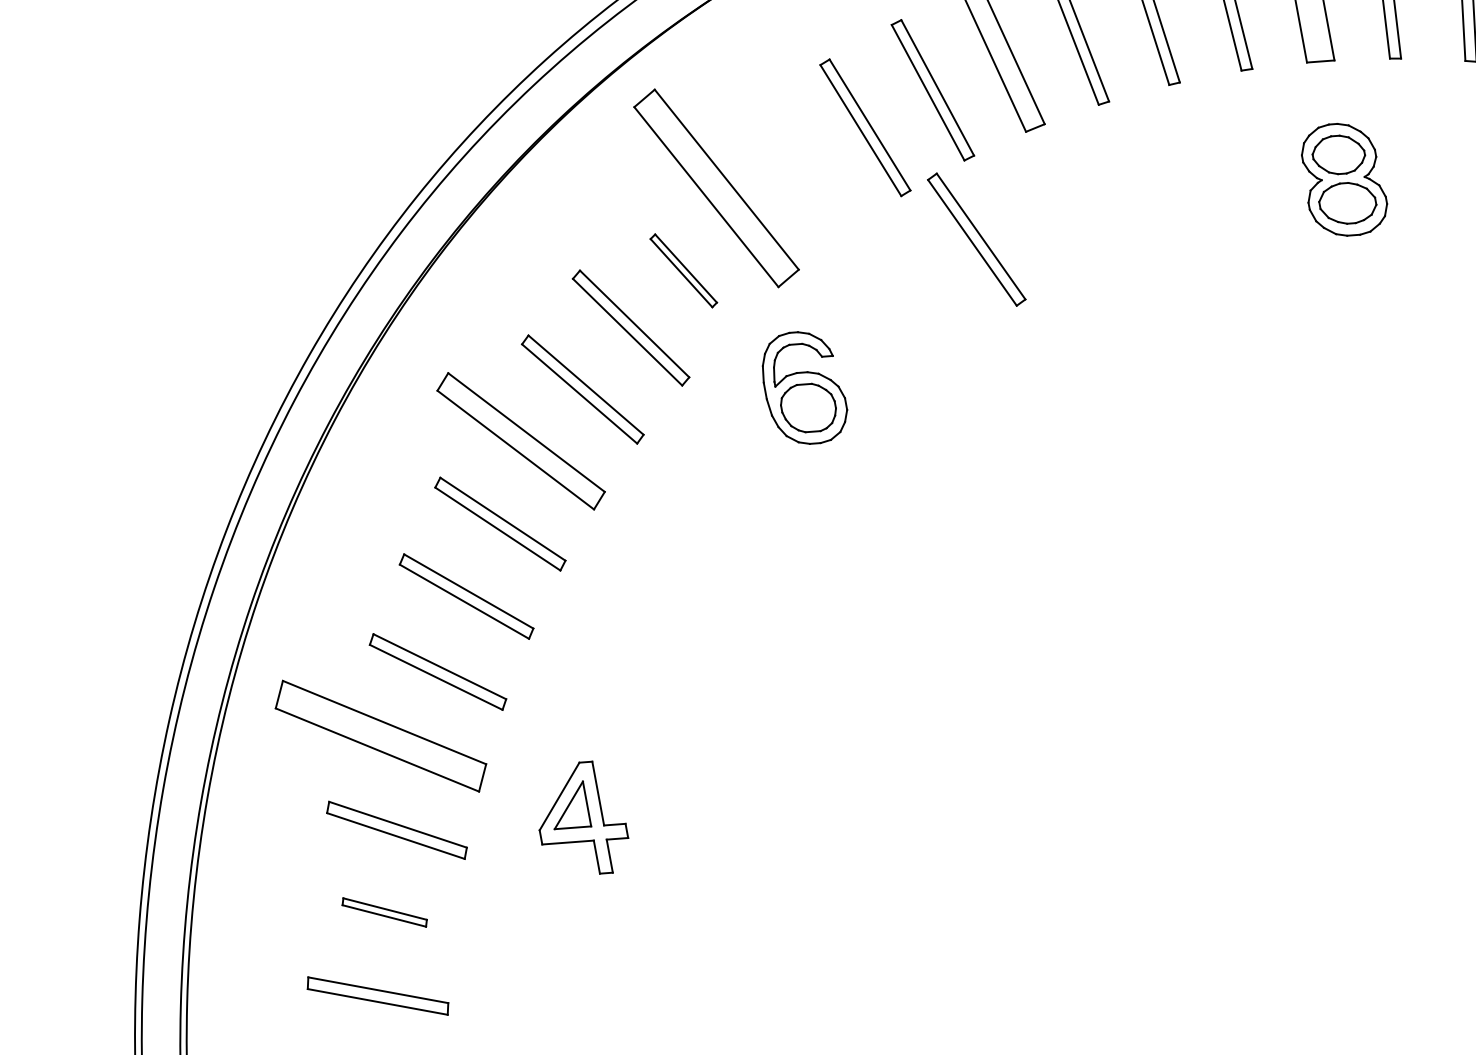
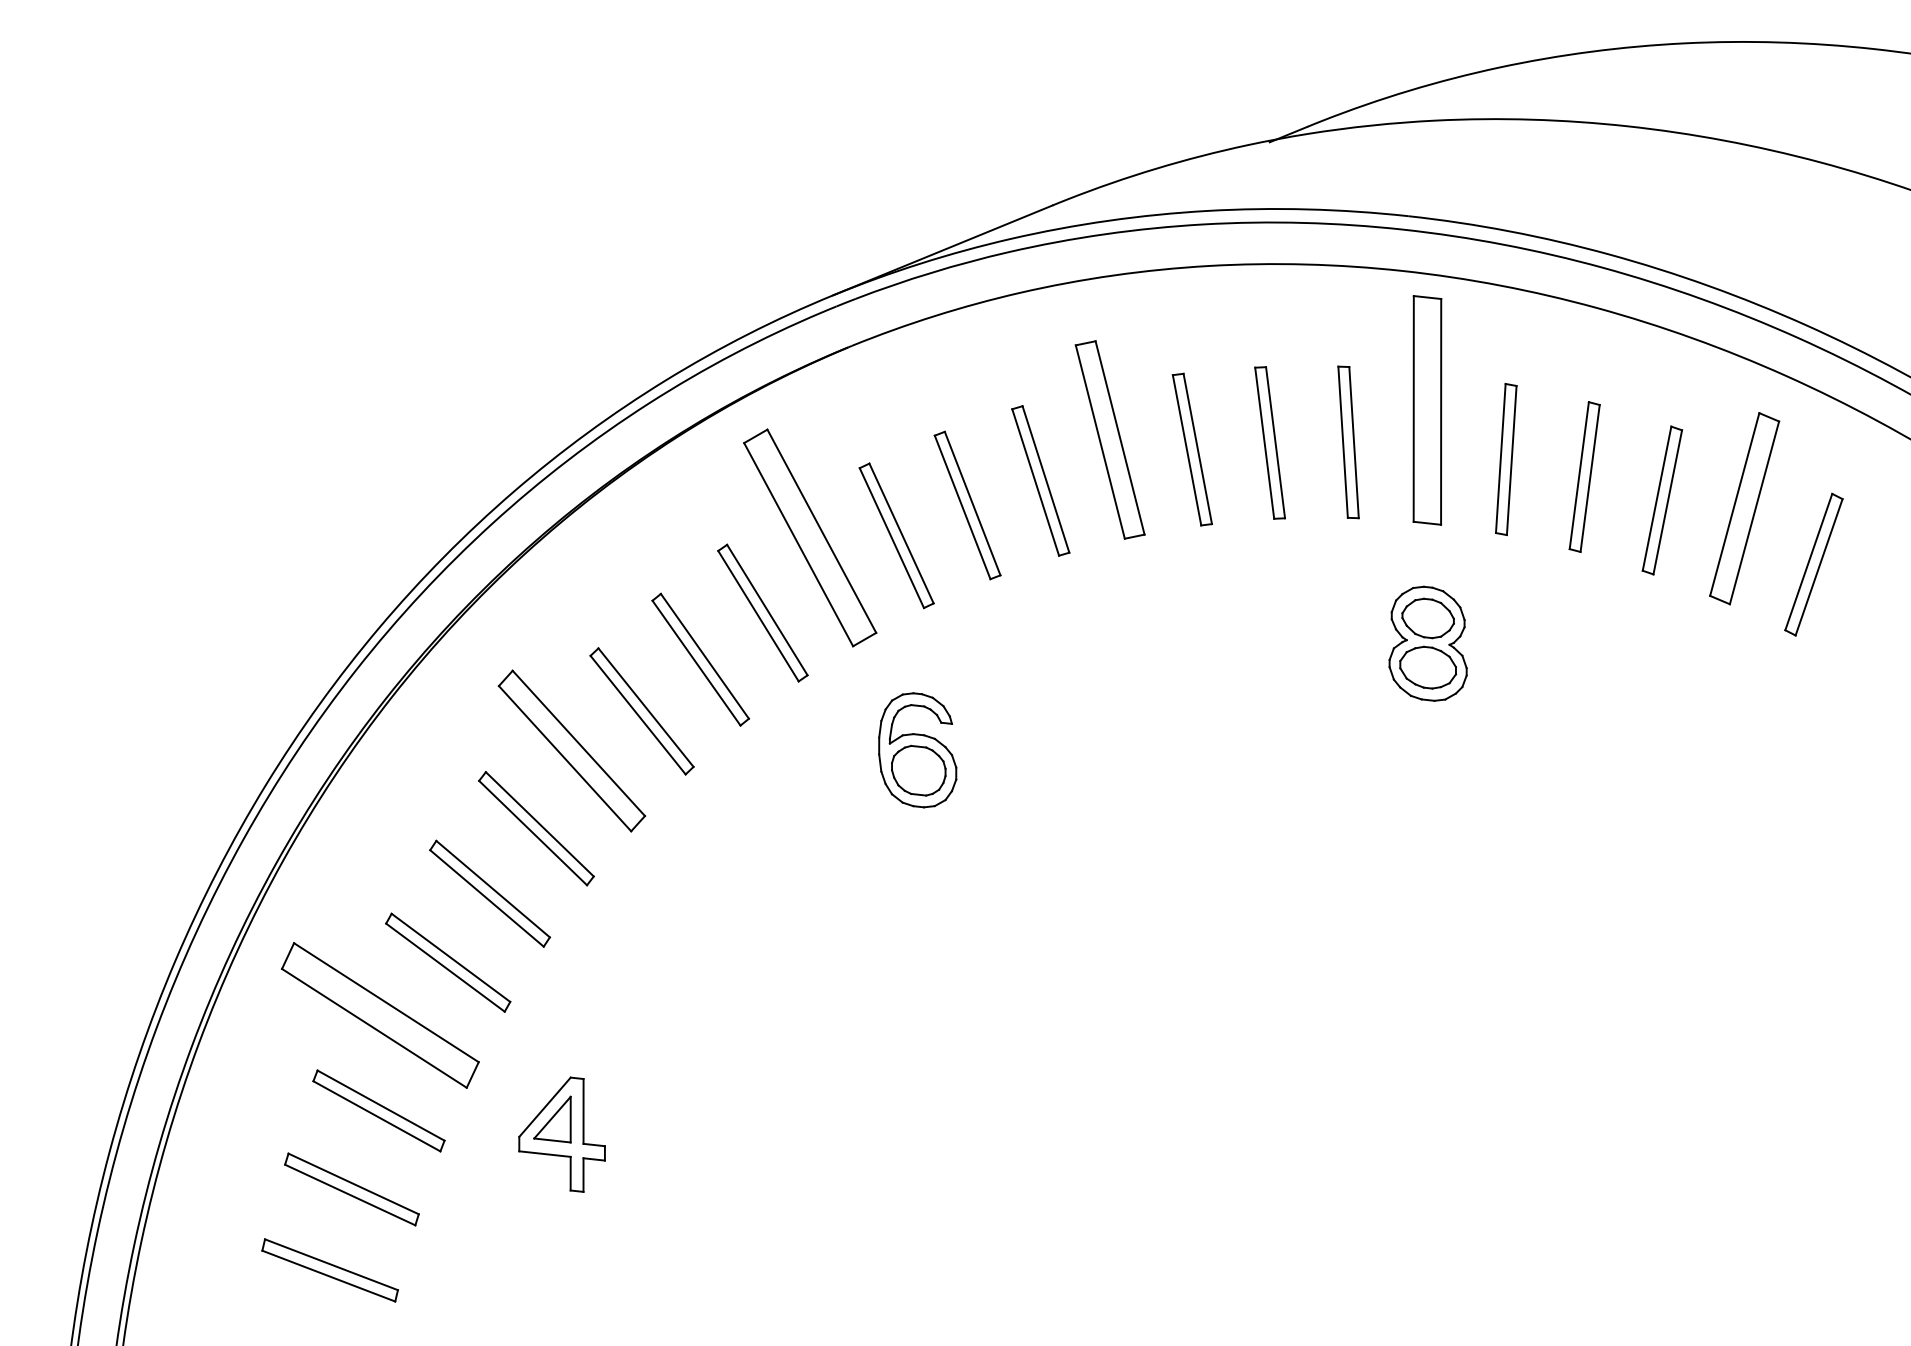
part: (976, 239) -> (896, 535), moved
part: (683, 270) -> (762, 612), size x1.67
part: (803, 388) -> (917, 750), moved
part: (384, 912) -> (351, 1189), size x1.67

